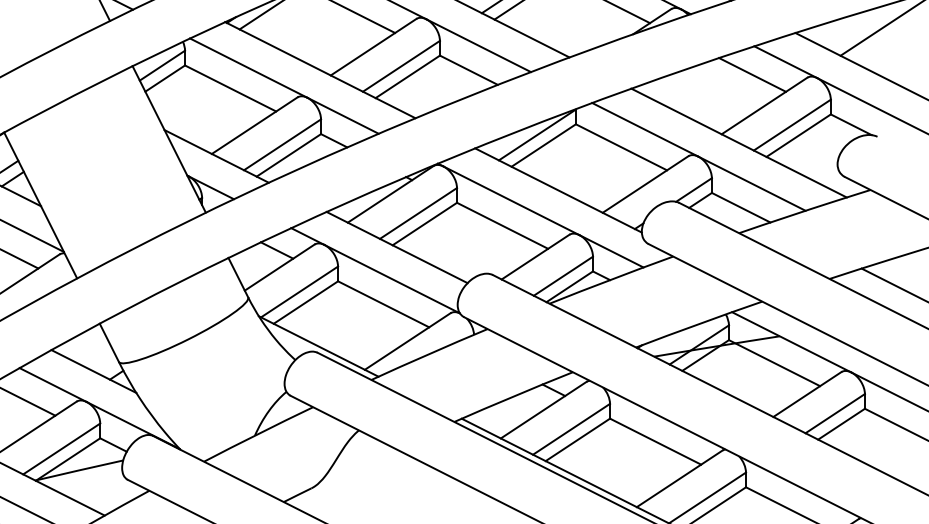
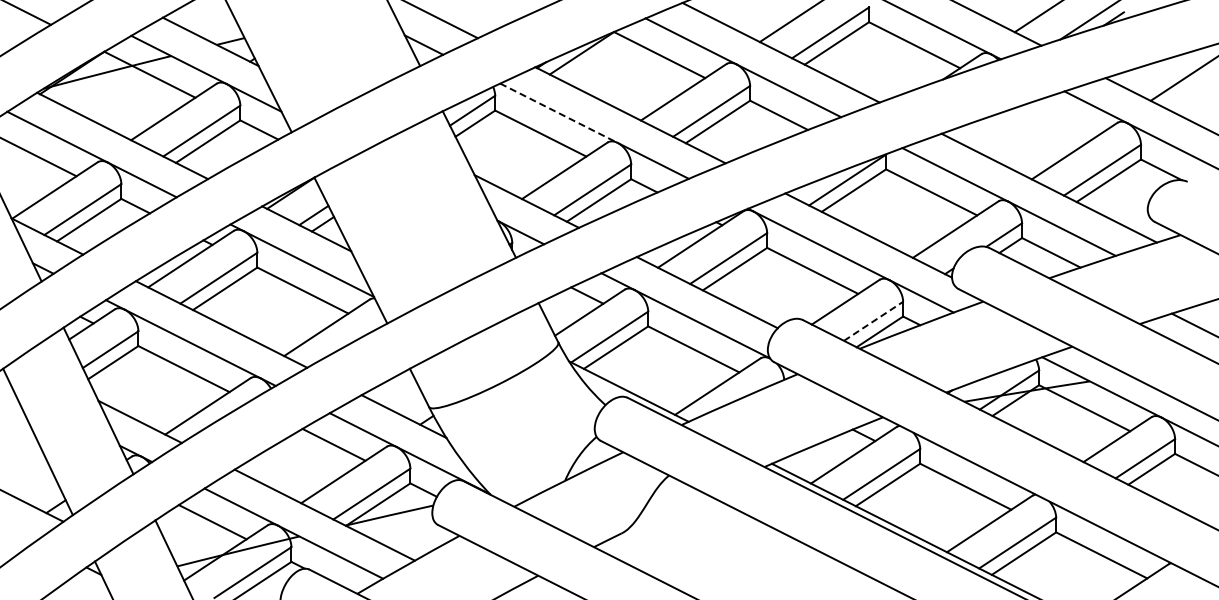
line: (248, 68) -> (558, 113), solid -> dashed
line: (752, 74) -> (1062, 119), removed
line: (563, 276) -> (873, 321), solid -> dashed

